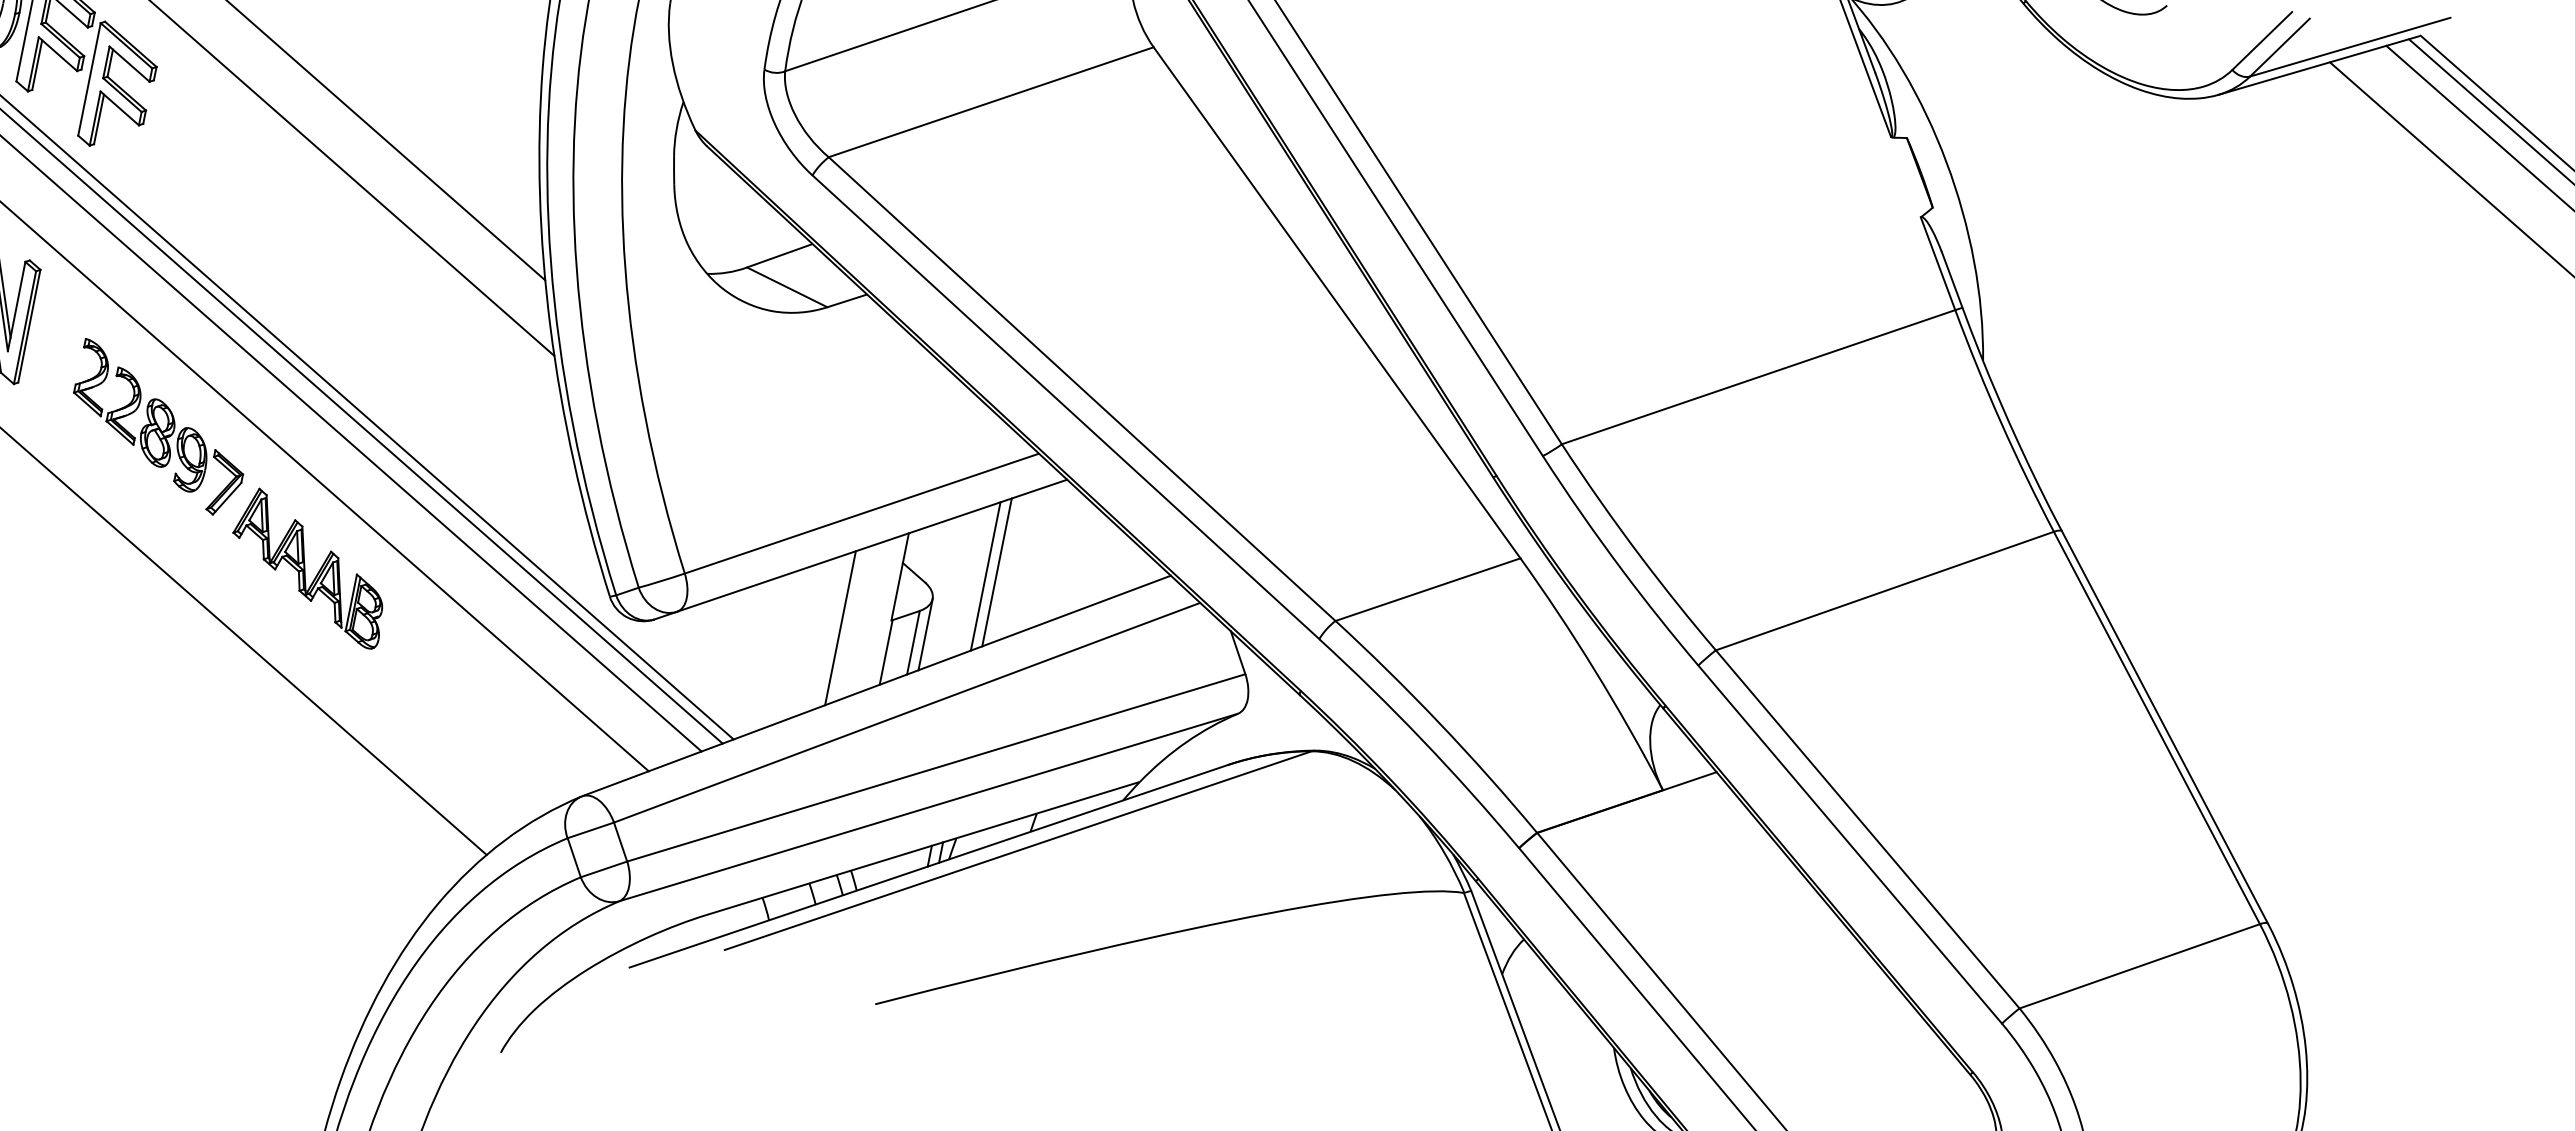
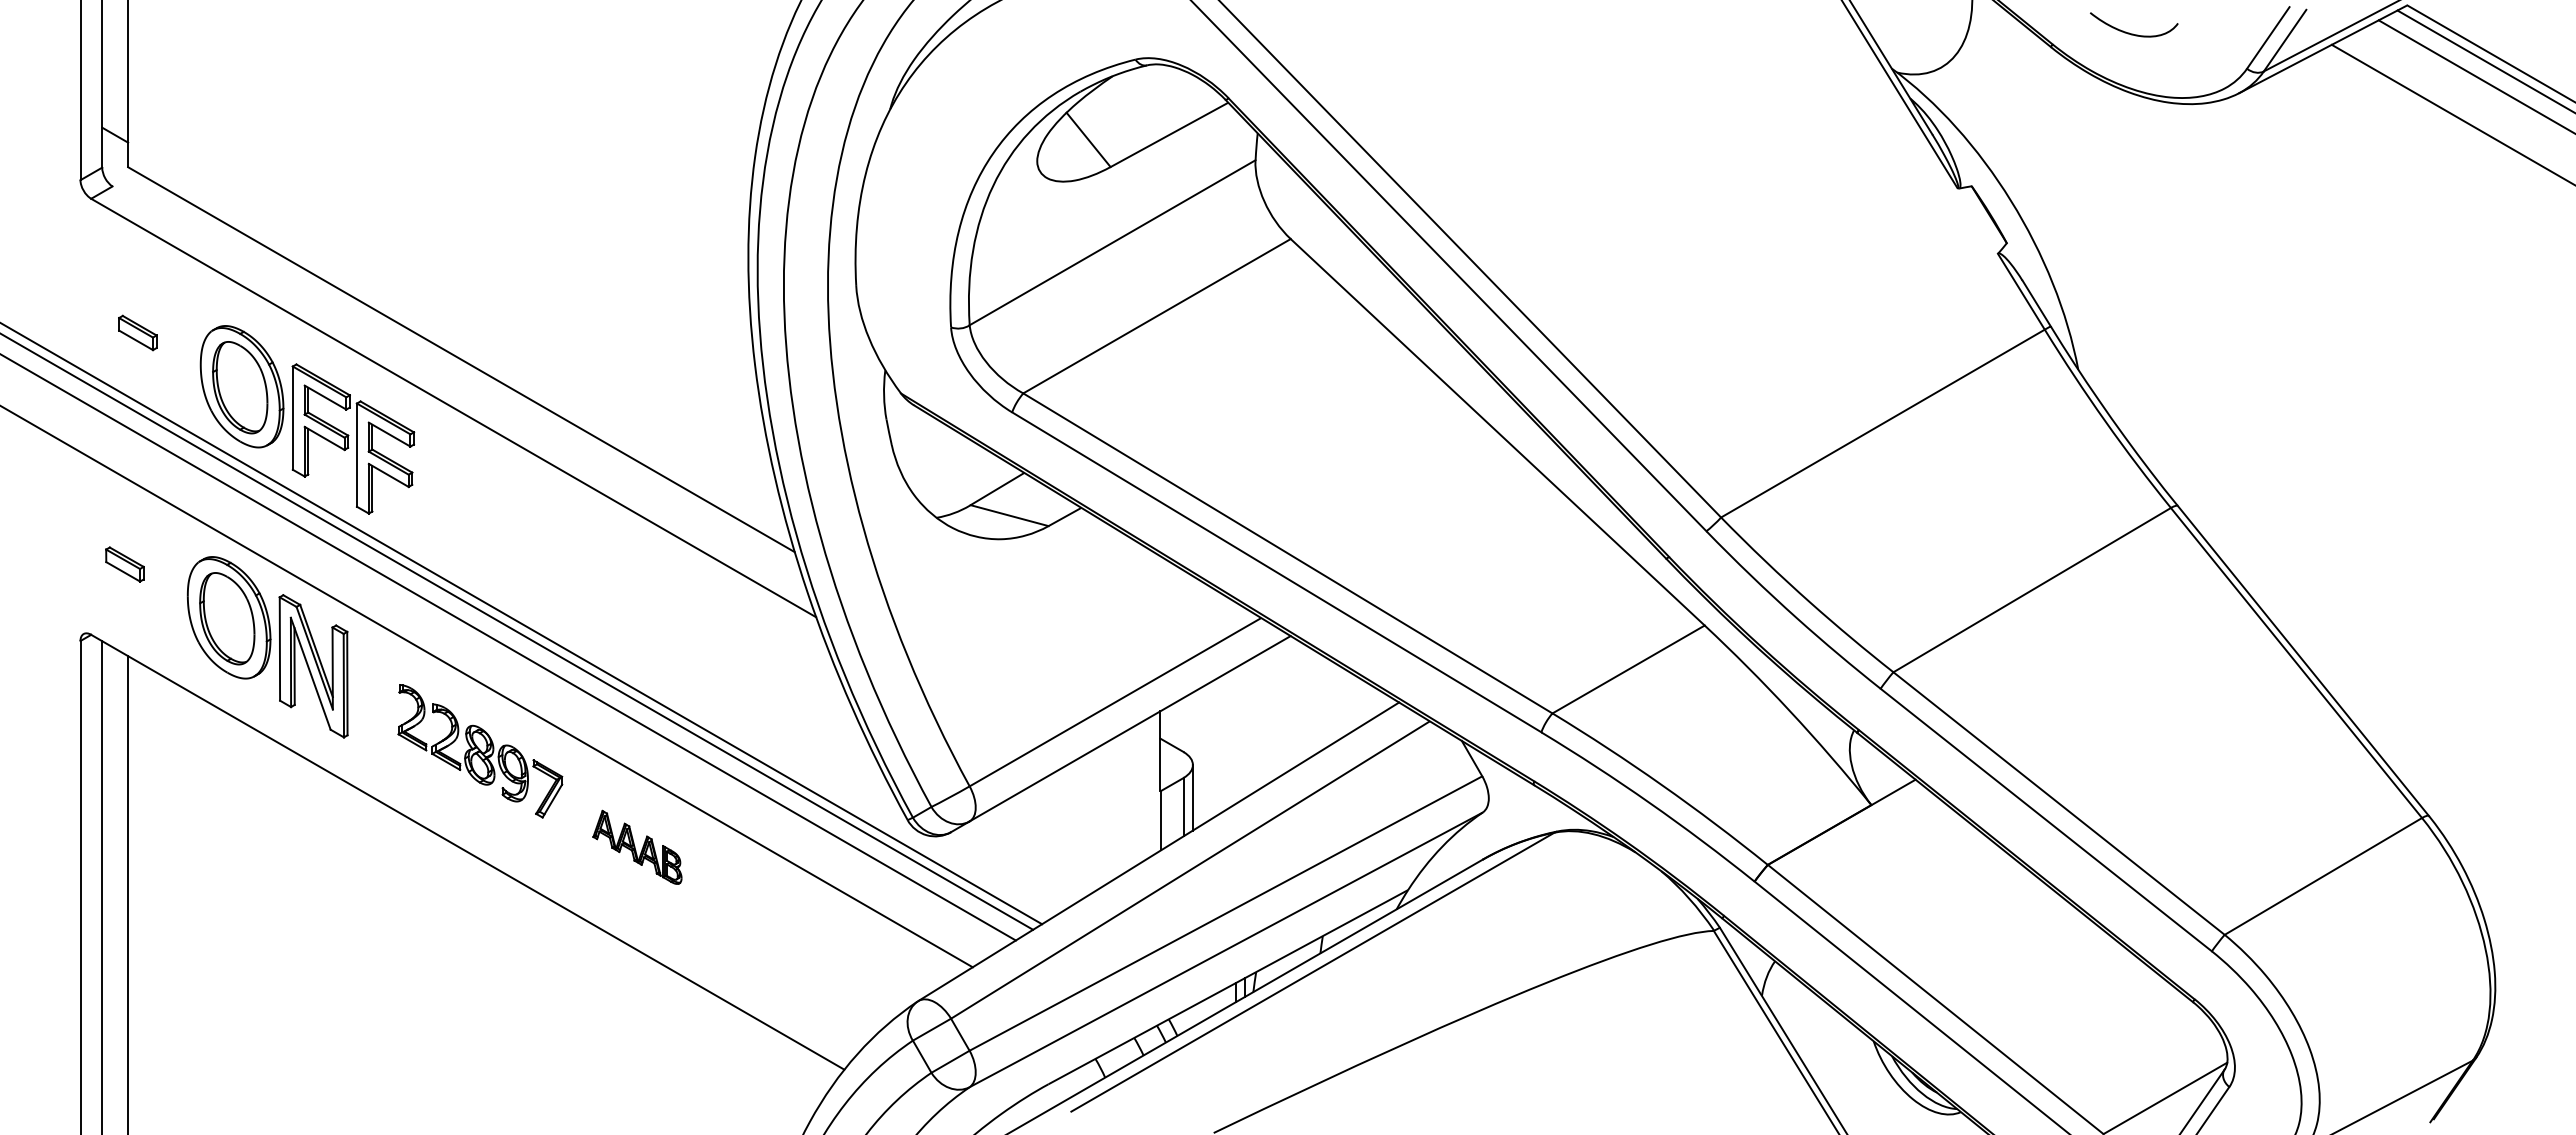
part: (309, 567) -> (637, 847), size x0.6
line: (997, 572) -> (1245, 730), removed
line: (985, 576) -> (1235, 735), removed
line: (840, 627) -> (1116, 806), removed

